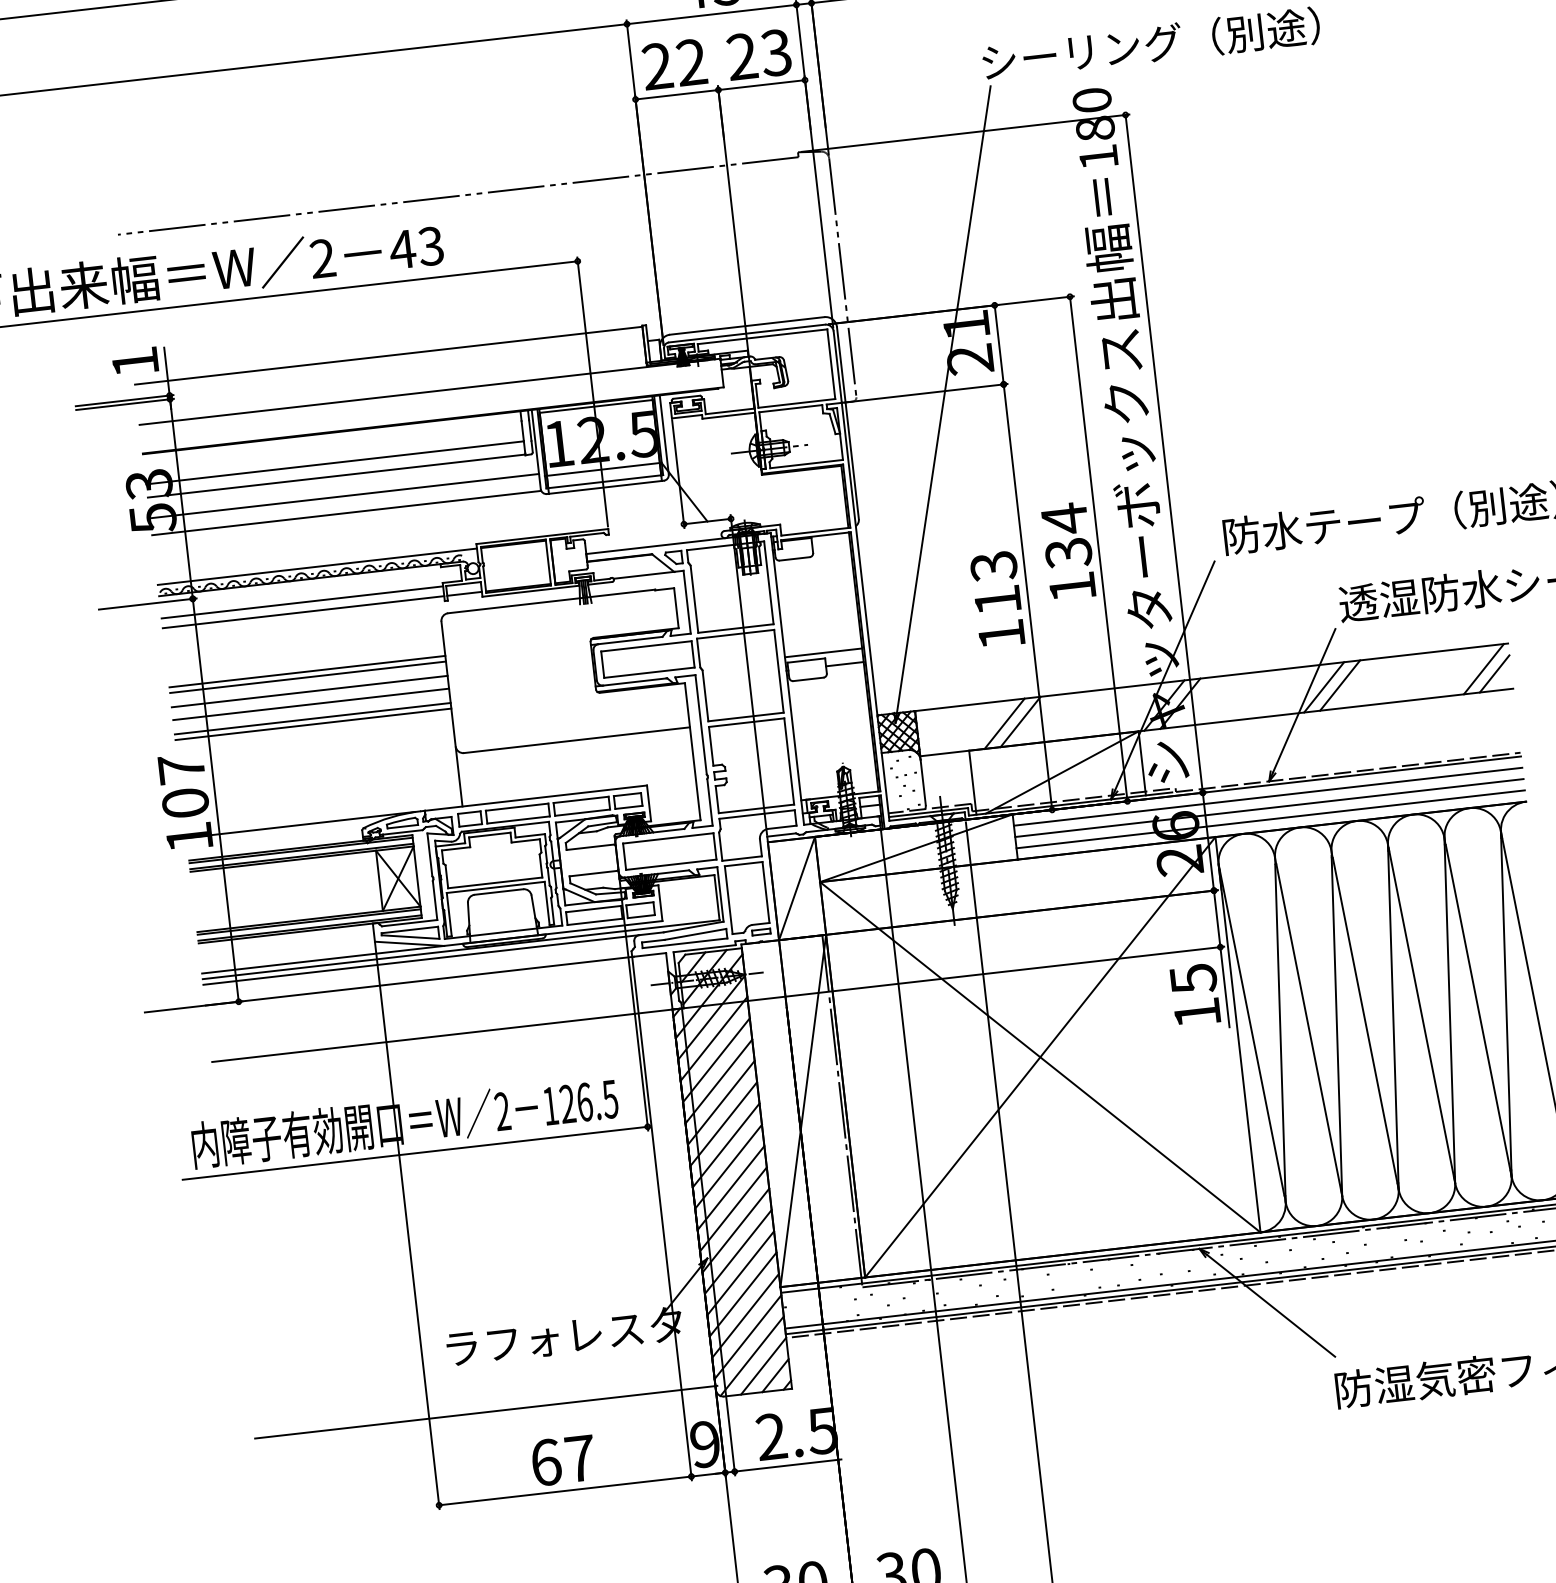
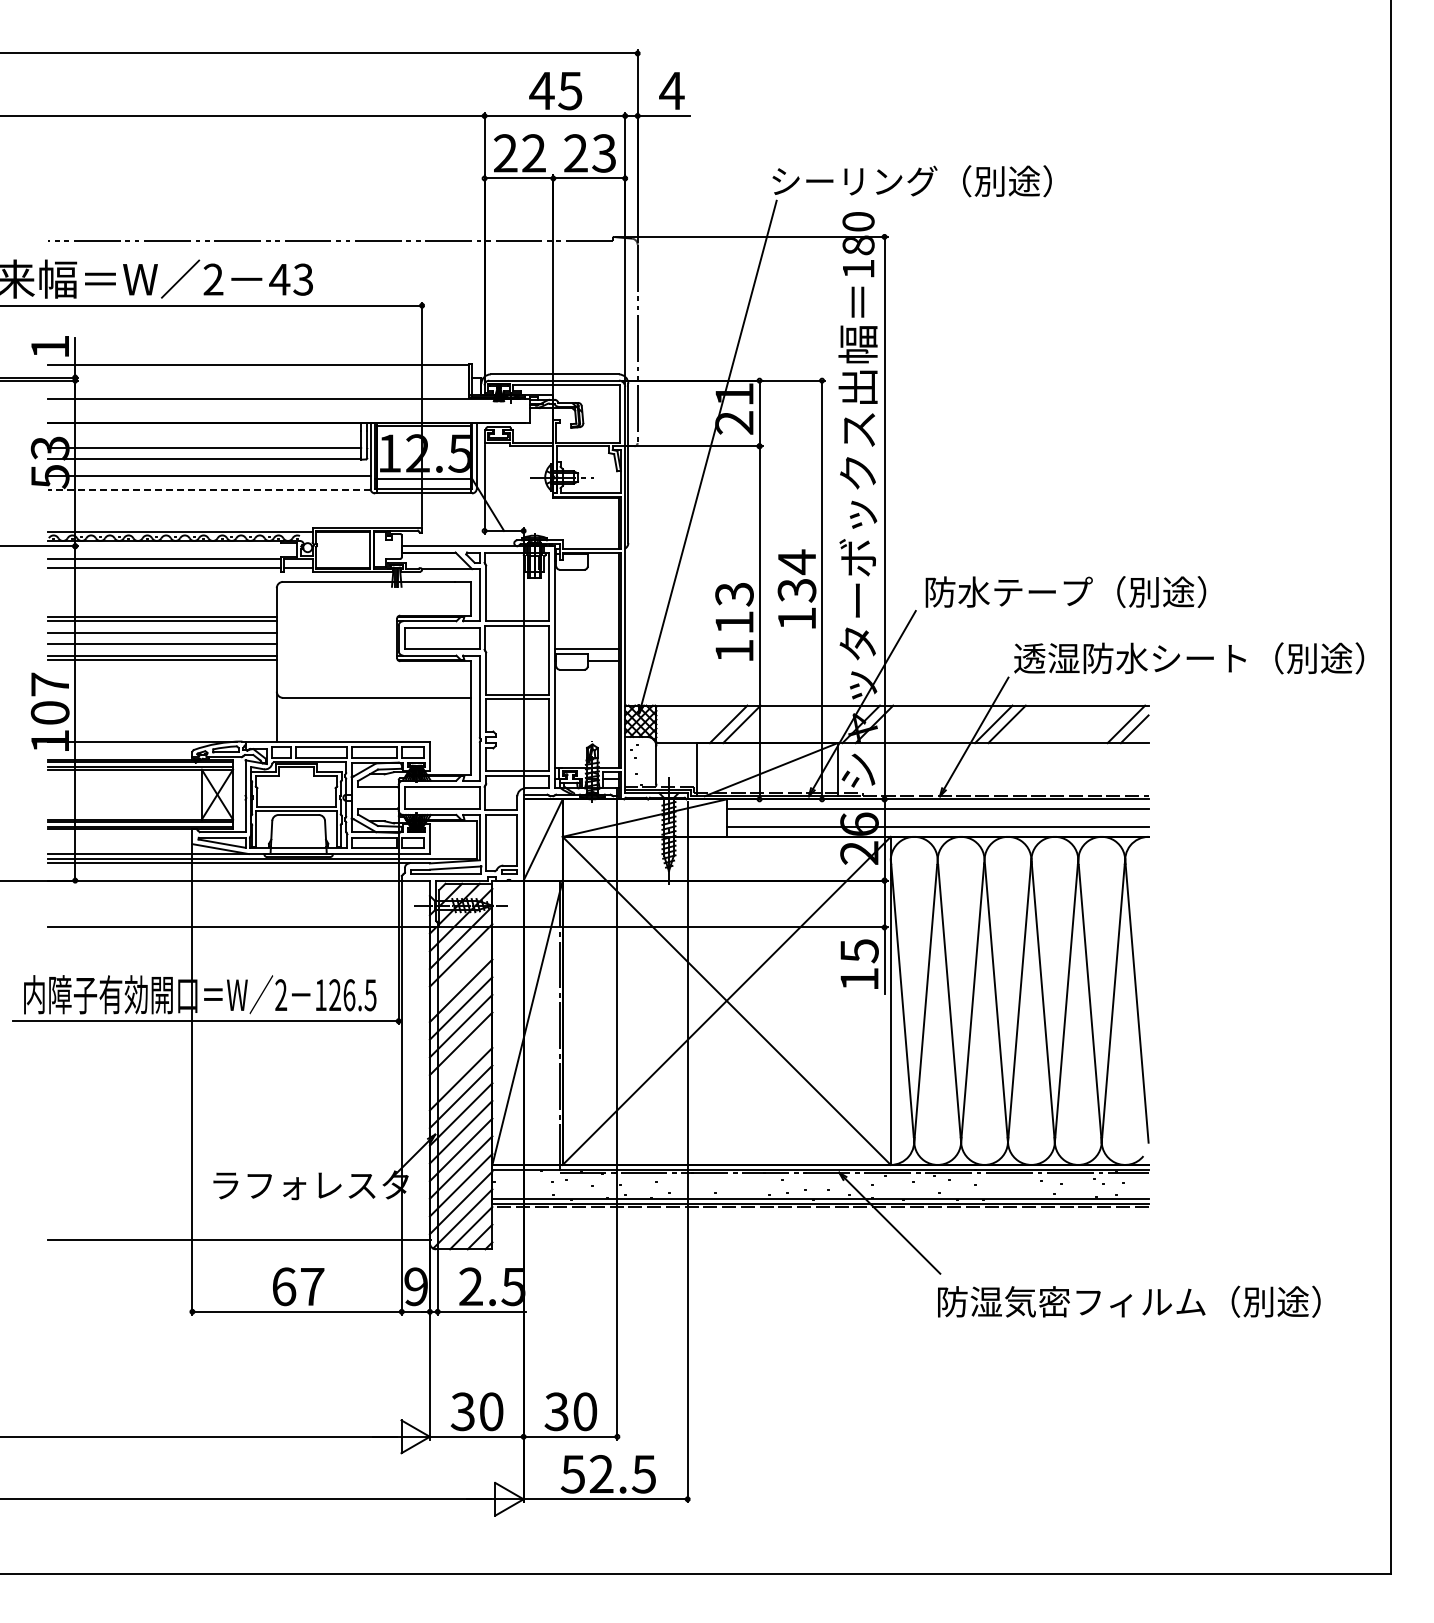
line: (345, 513) -> (208, 490), solid -> dashed
line: (1269, 808) -> (937, 818), removed
line: (715, 1059) -> (460, 972), removed
line: (727, 1166) -> (460, 1061), removed

